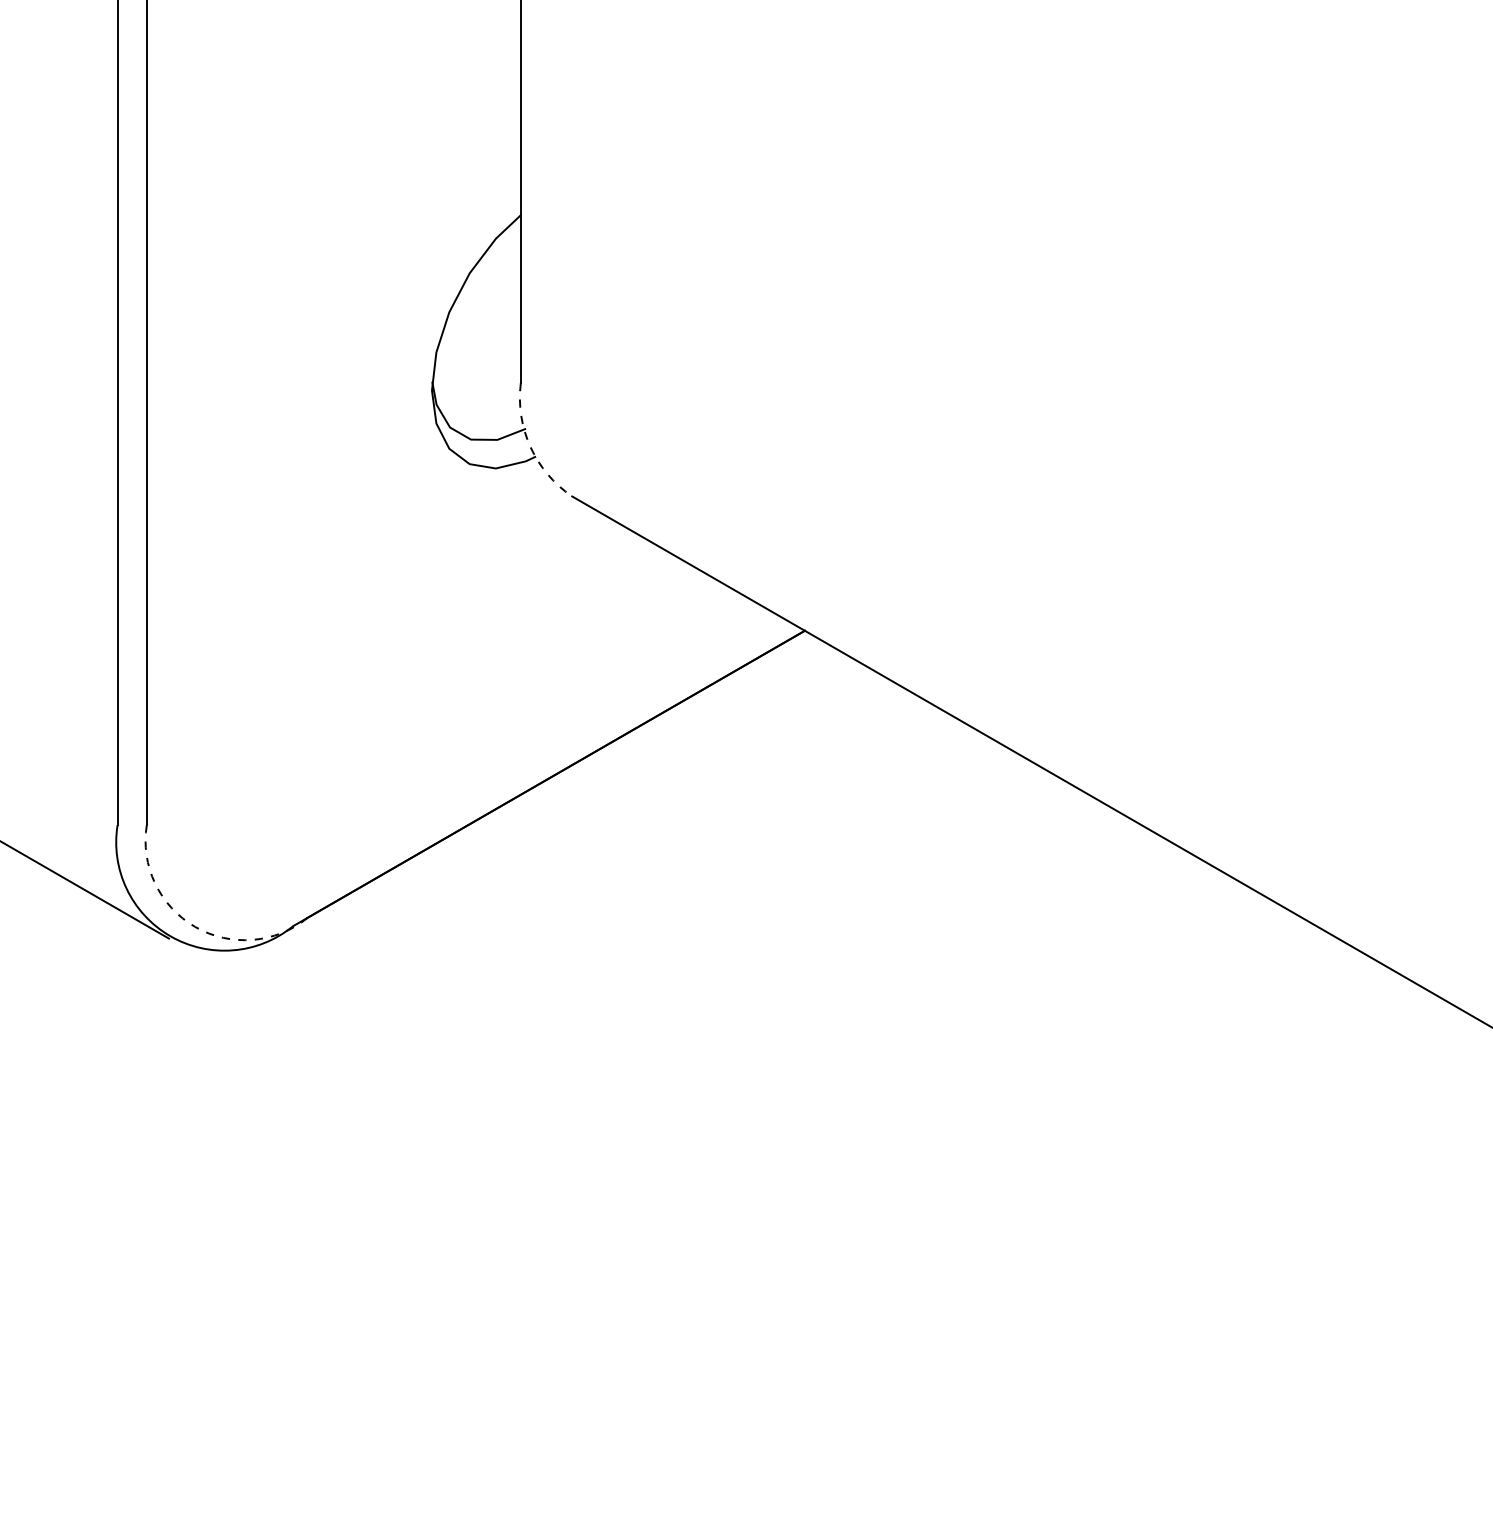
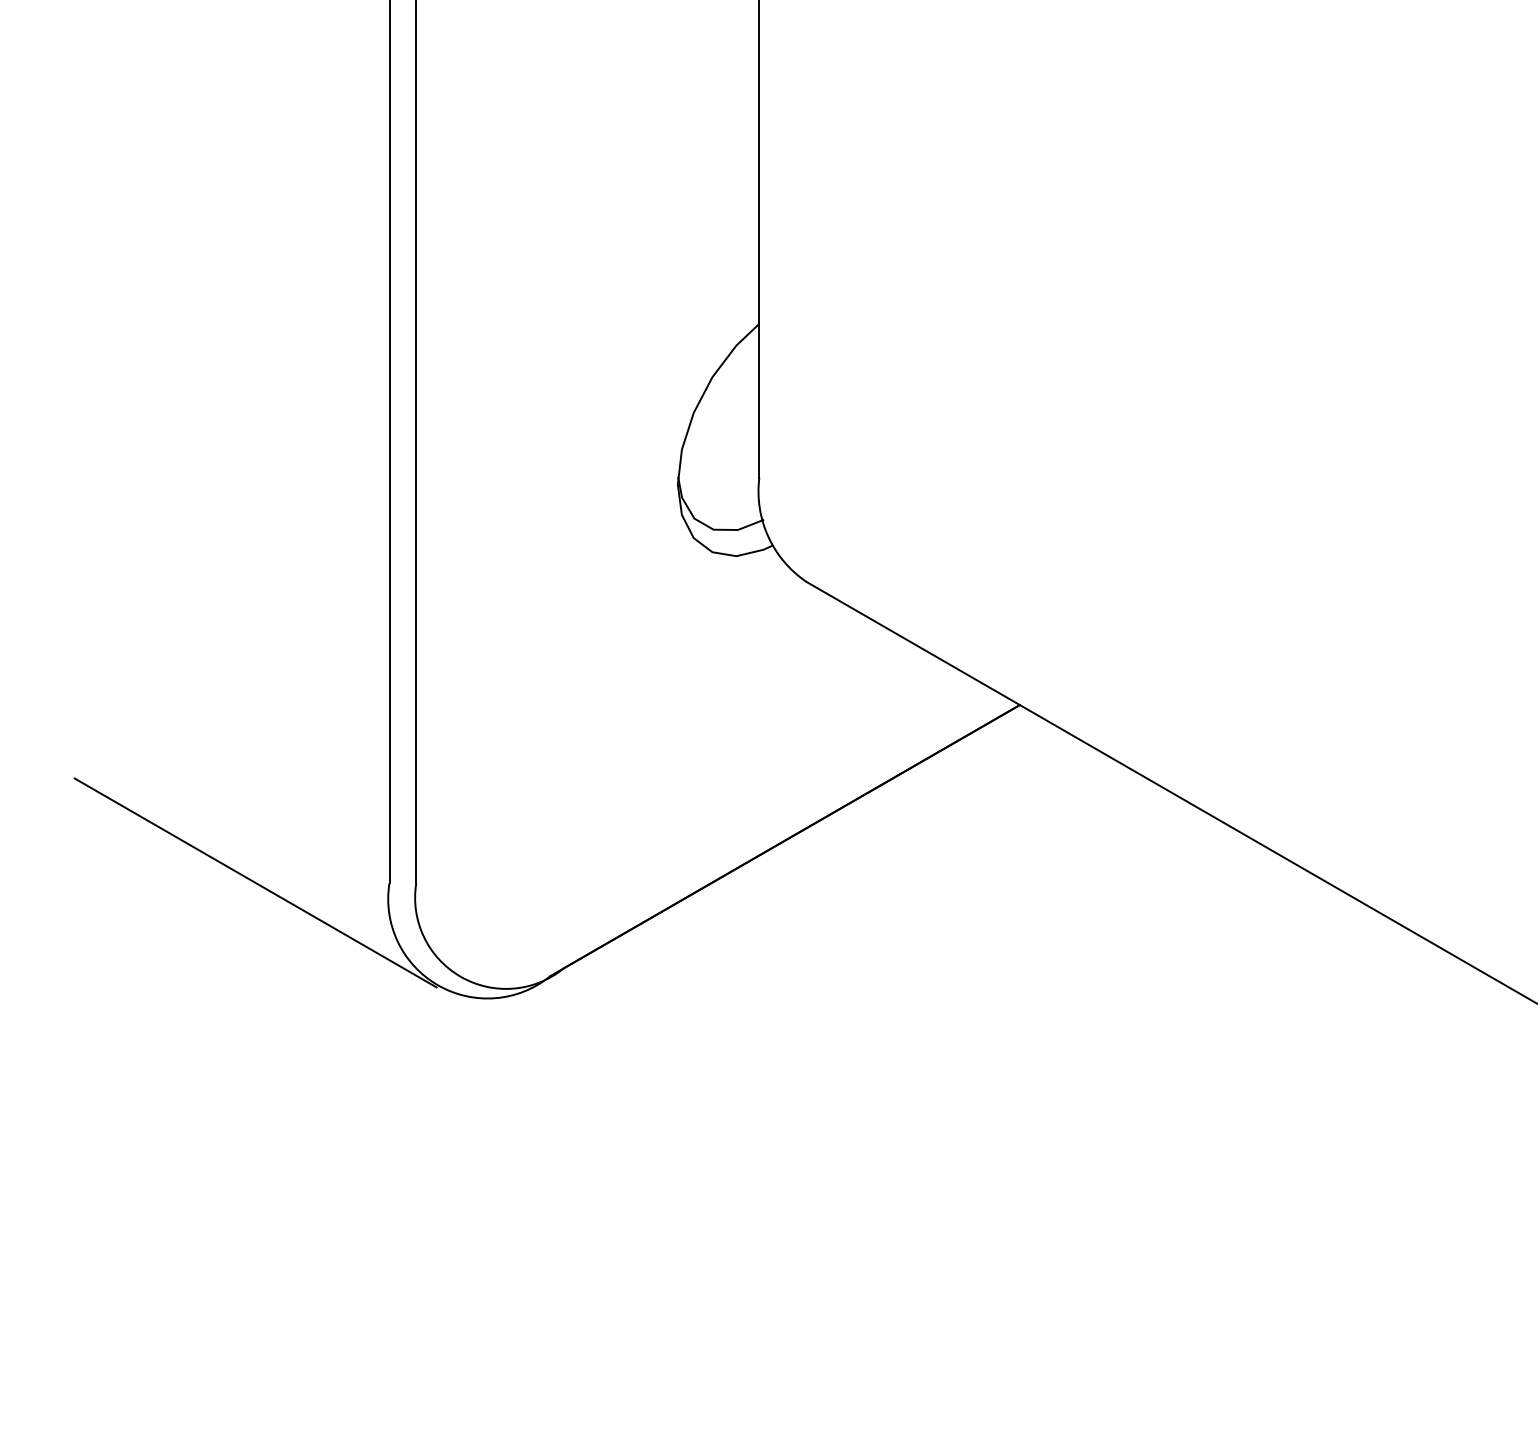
arc: (530, 447) -> (768, 536), dashed -> solid
arc: (195, 926) -> (460, 976), dashed -> solid

